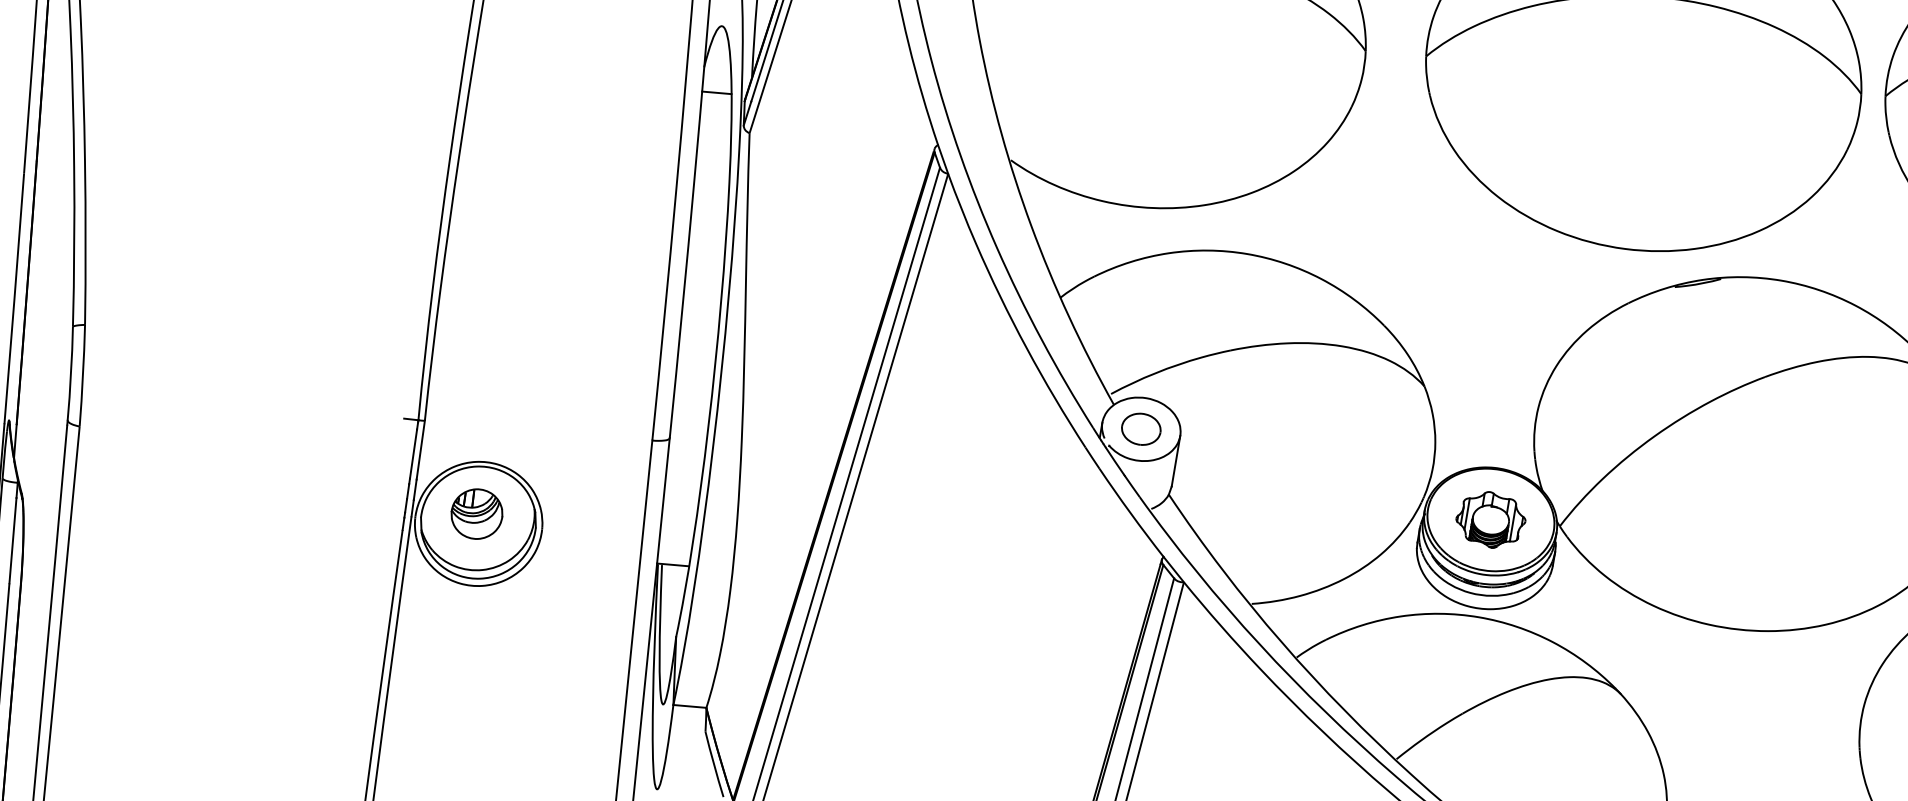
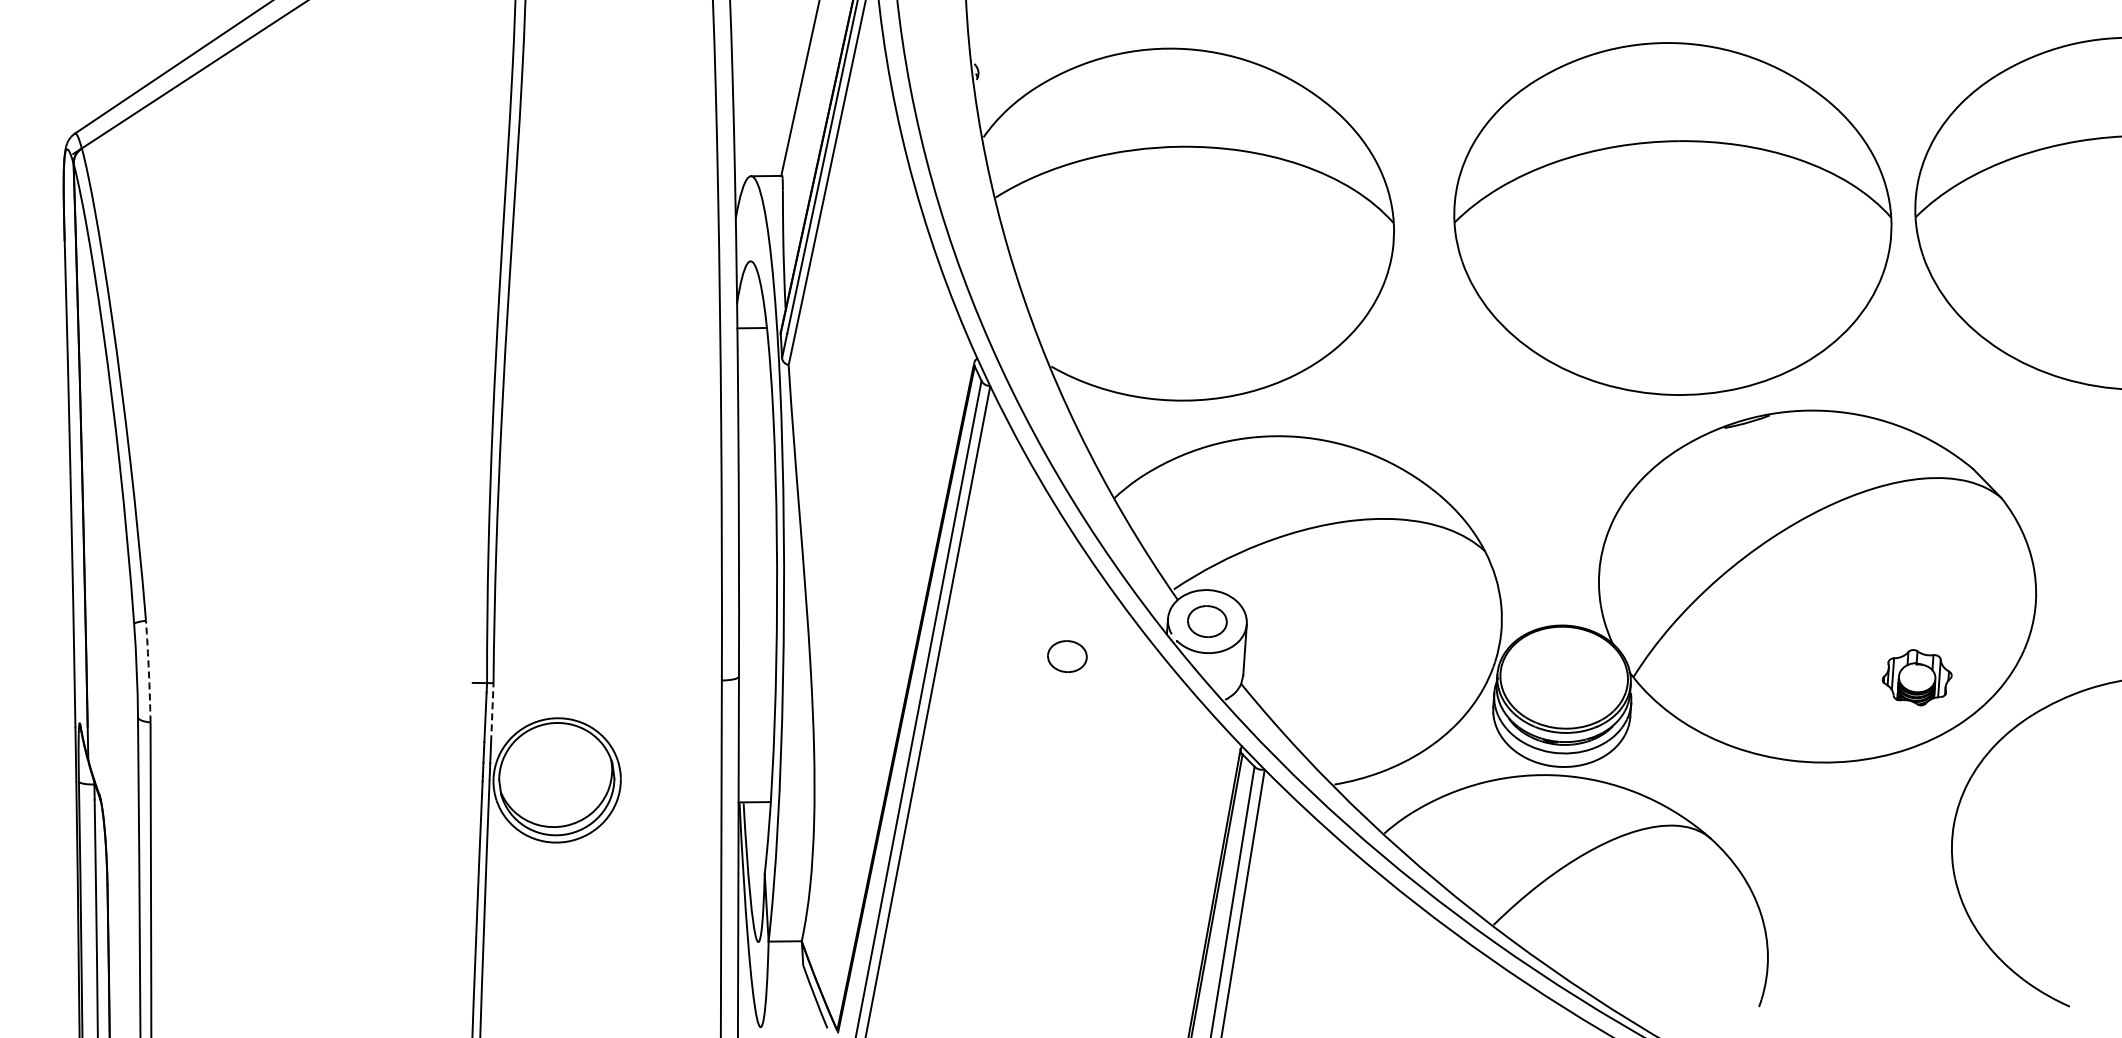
arc: (82, 375) -> (148, 671), solid -> dashed
line: (420, 450) -> (492, 712), solid -> dashed
part: (998, 450) -> (1067, 656), added
part: (476, 513) -> (554, 770), removed
part: (1490, 519) -> (1916, 677), moved

